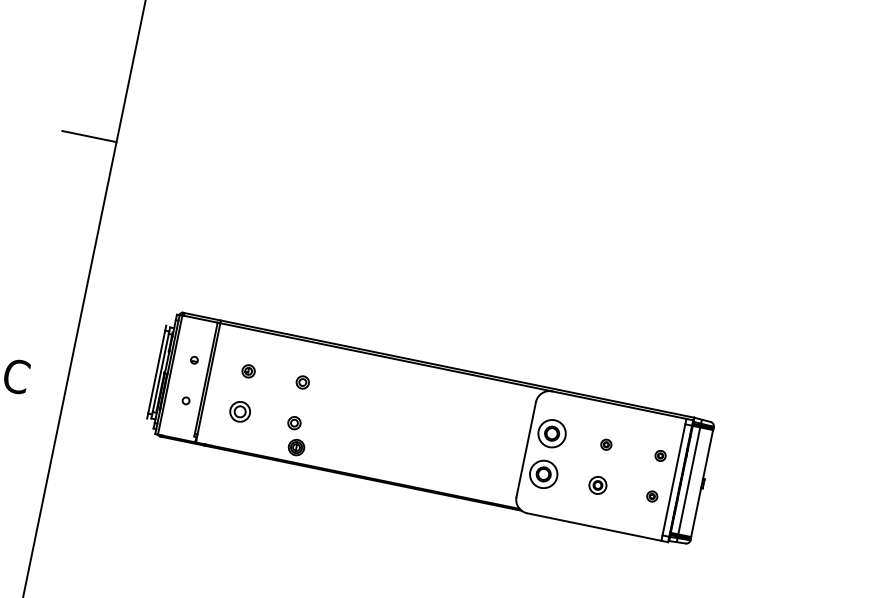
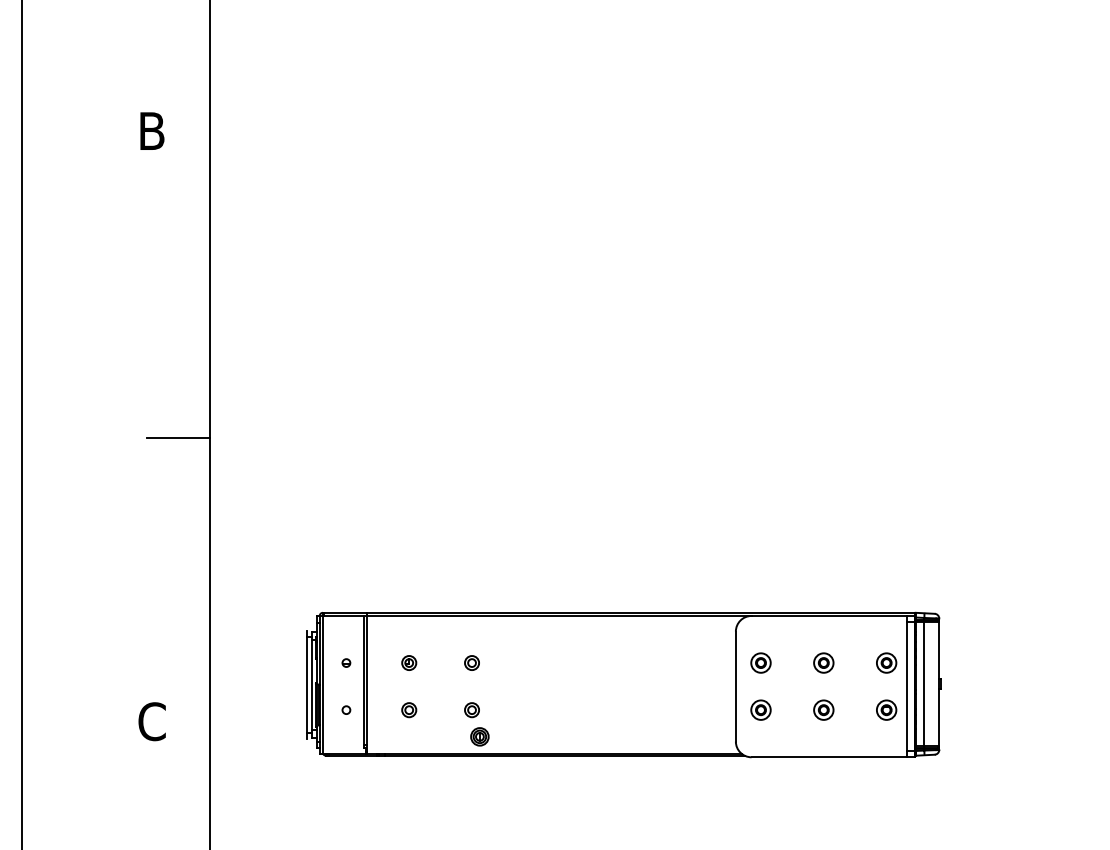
part: (240, 412) -> (409, 710), size x0.62
part: (551, 433) -> (760, 662), size x0.62
part: (606, 444) -> (823, 662), size x1.67
part: (660, 455) -> (886, 662), size x1.67
part: (543, 473) -> (760, 709), size x0.62
part: (652, 495) -> (886, 709), size x1.67

